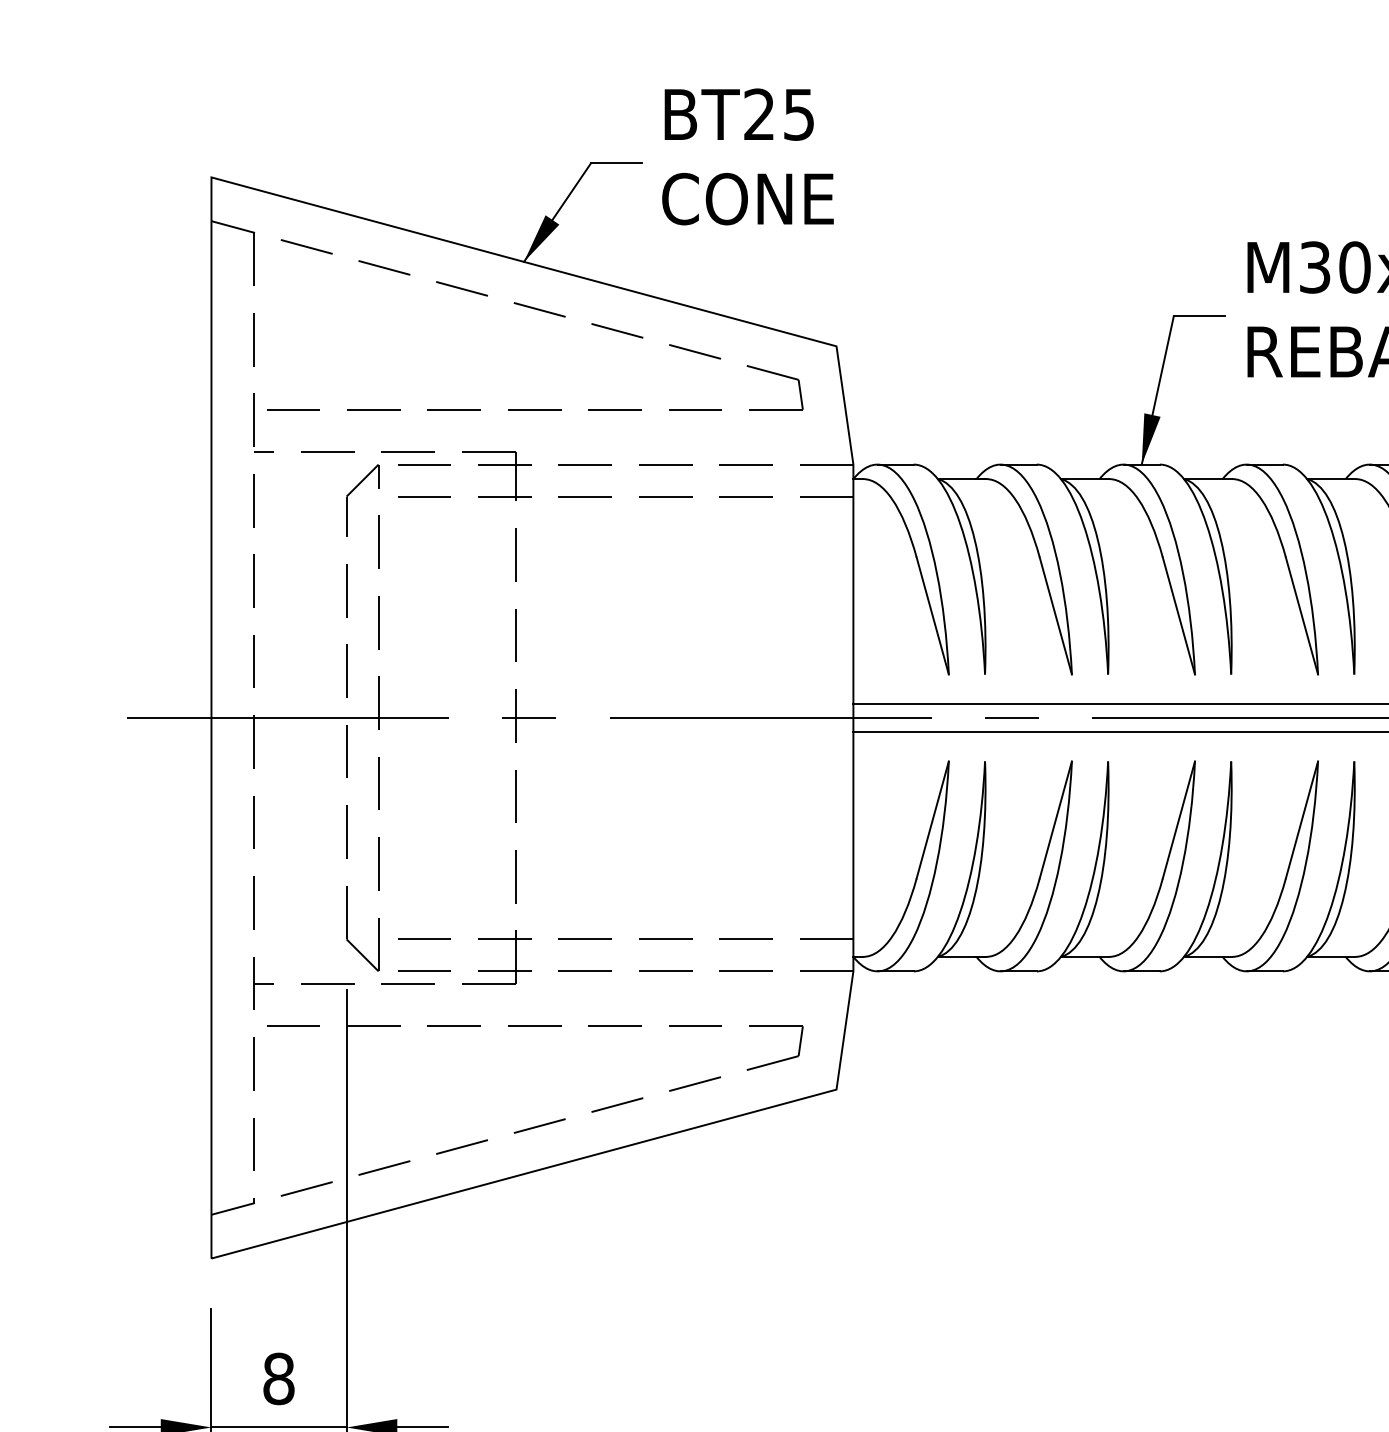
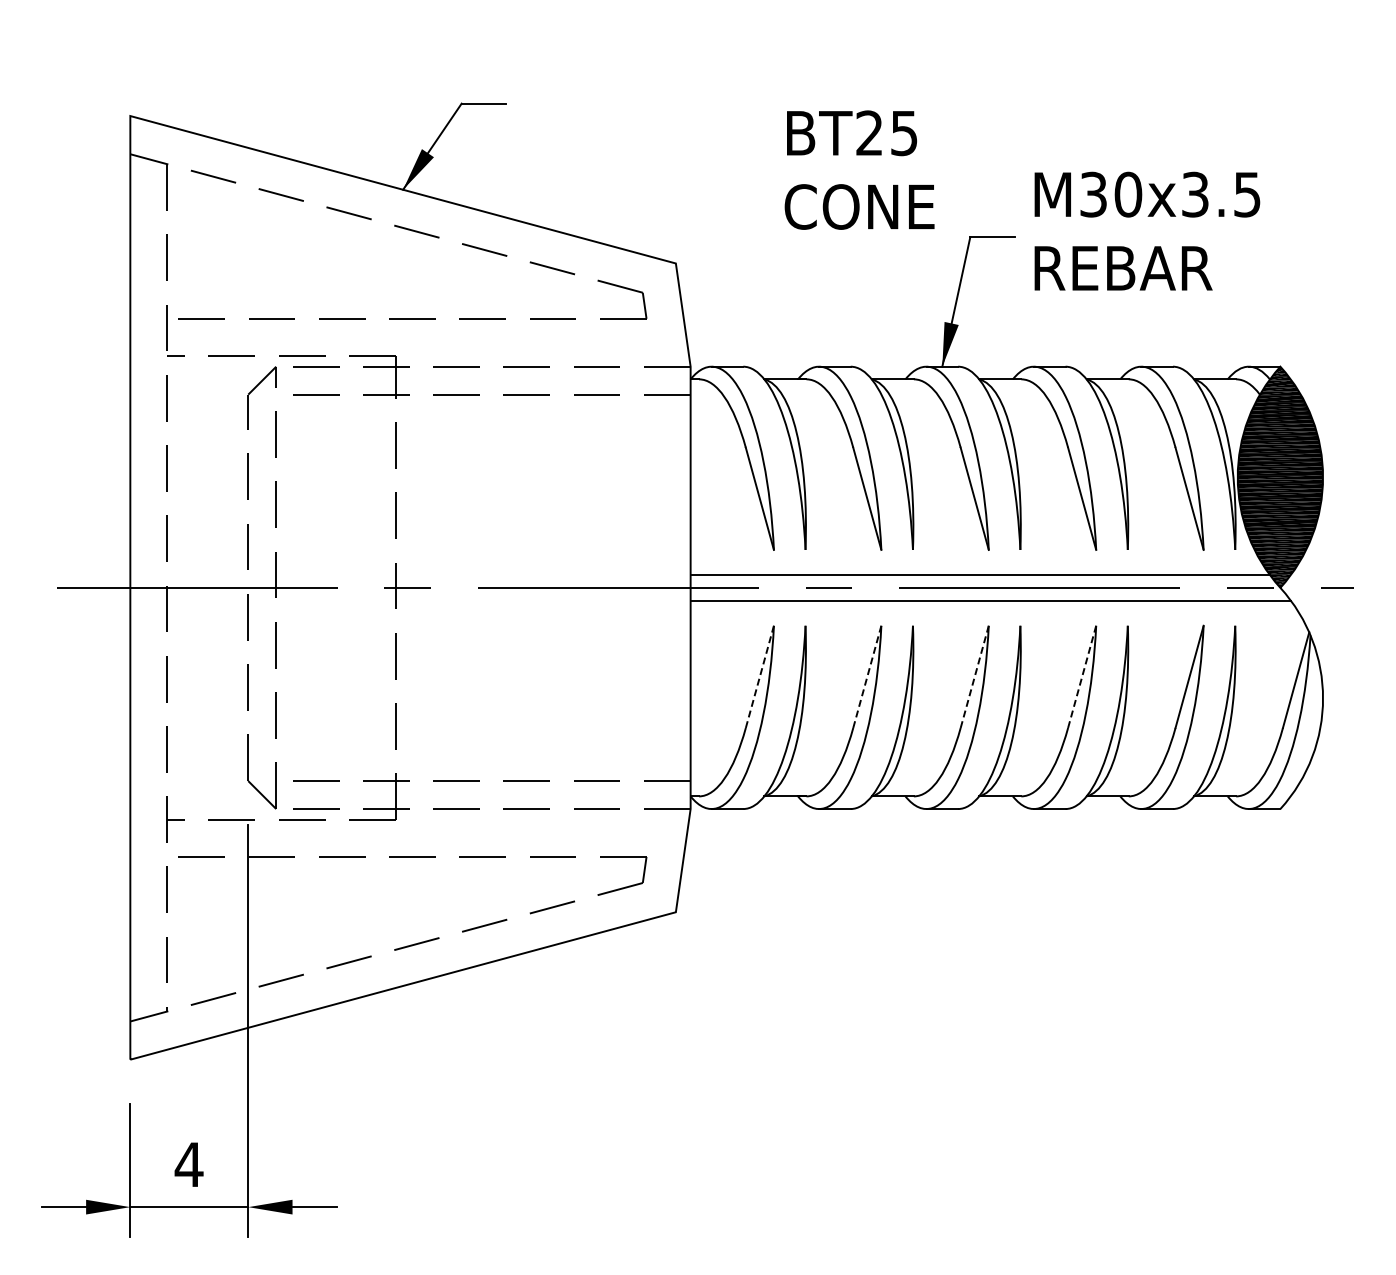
text: (747, 156) -> (859, 169), moved
line: (932, 819) -> (759, 676), solid -> dashed
line: (1056, 819) -> (867, 676), solid -> dashed
line: (1178, 819) -> (974, 676), solid -> dashed
line: (1302, 819) -> (1082, 676), solid -> dashed
text: (278, 1378) -> (188, 1164), 8 -> 4

